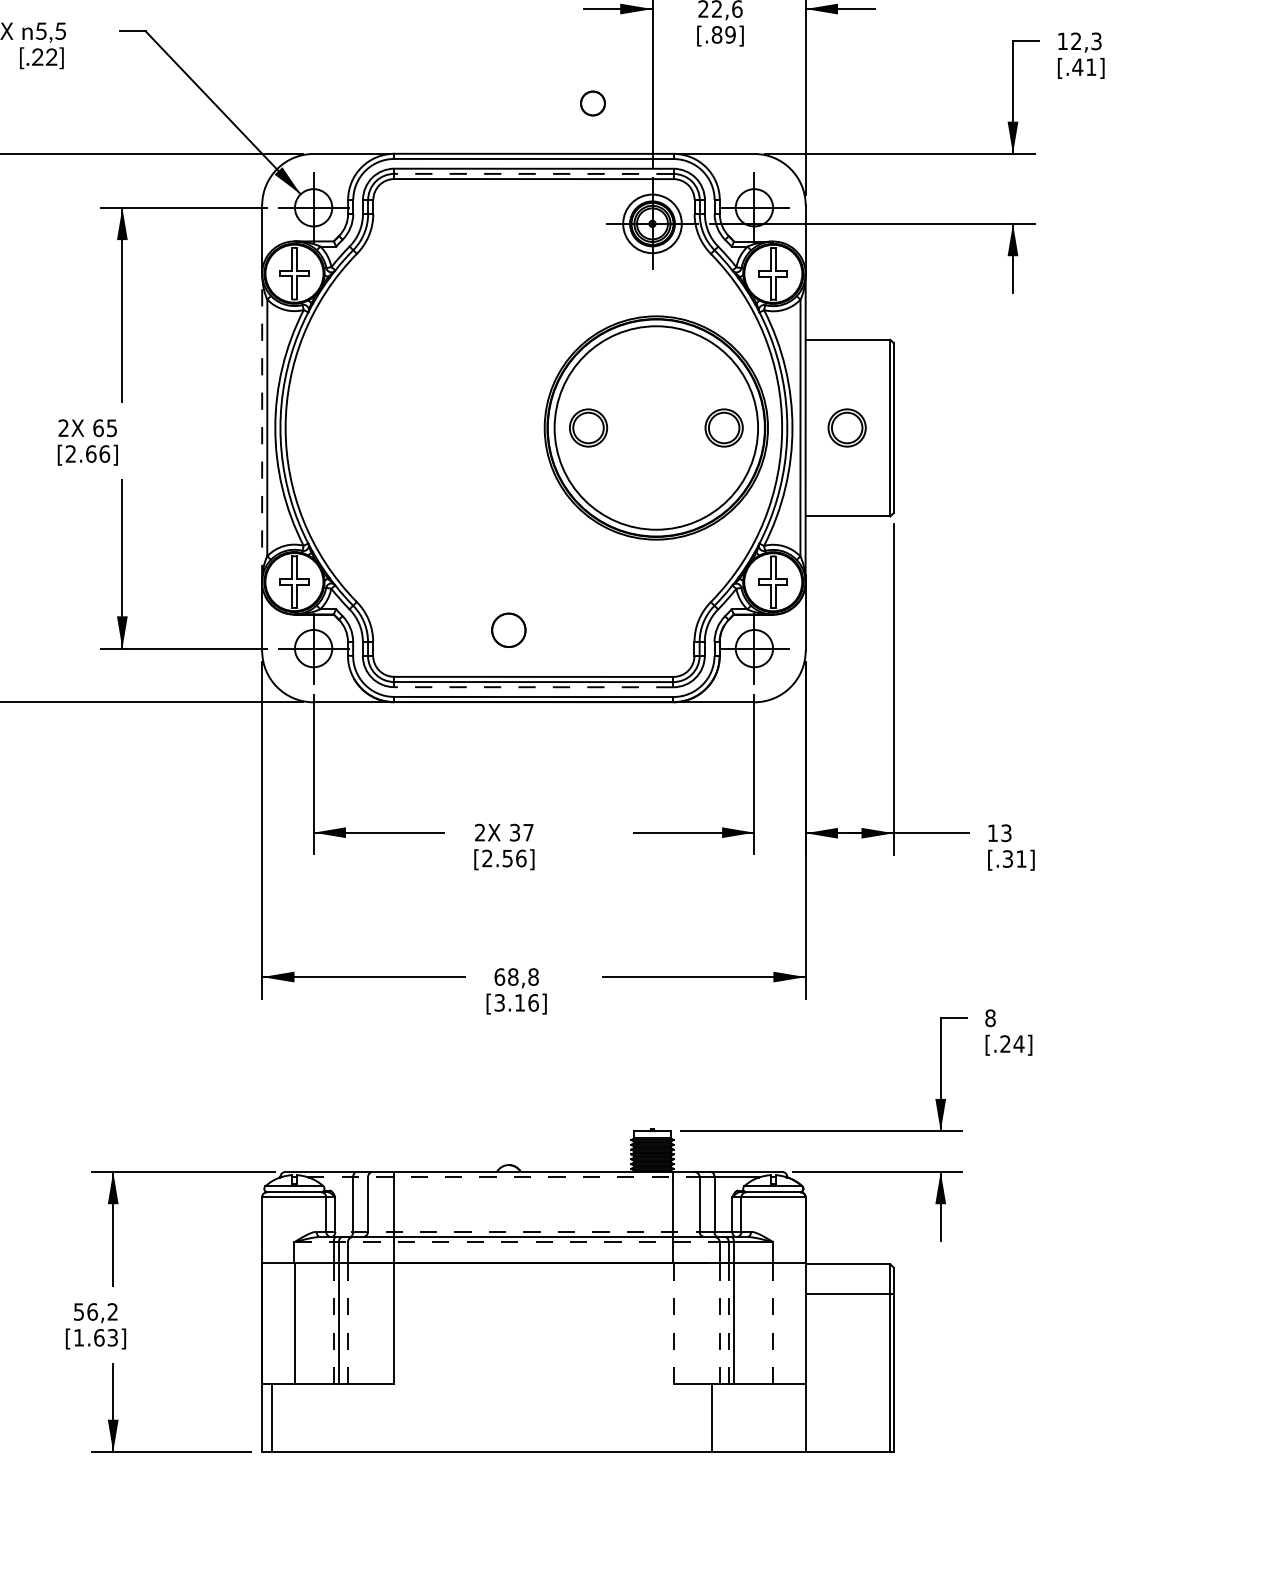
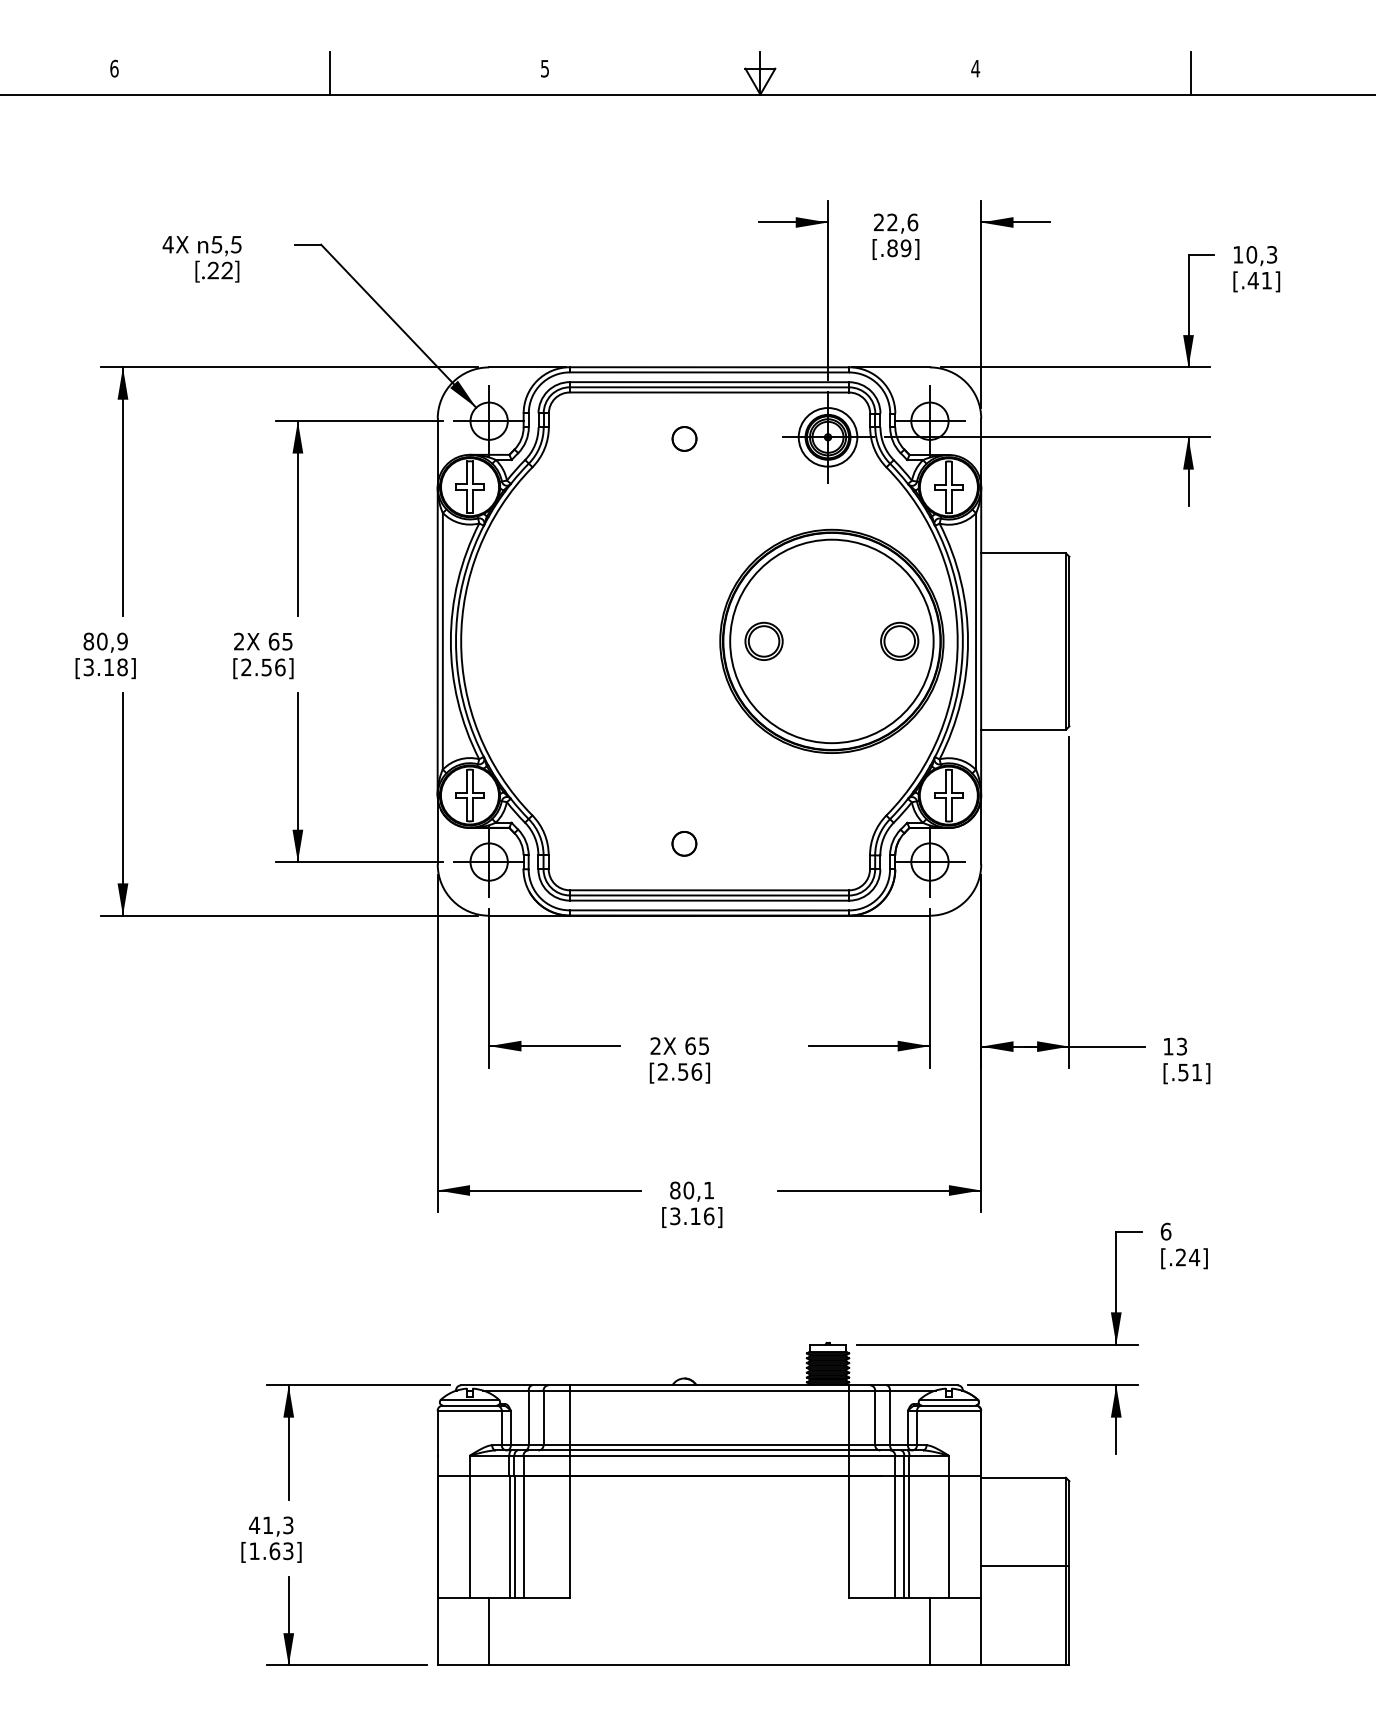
text: (1075, 41) -> (1251, 254), 12,3 -> 10,3
part: (592, 103) -> (684, 438), moved
line: (533, 174) -> (709, 387), dashed -> solid
line: (261, 427) -> (437, 640), dashed -> solid
part: (846, 427) -> (1022, 640), removed
text: (90, 454) -> (266, 667), [2.66] -> [2.56]
part: (508, 630) -> (684, 843), size x0.71
line: (533, 687) -> (709, 900), dashed -> solid
text: (520, 832) -> (696, 1045), 37 -> 65
text: (1007, 858) -> (1183, 1071), [.31] -> [.51]
text: (516, 977) -> (692, 1190), 68,8 -> 80,1
text: (989, 1018) -> (1165, 1231), 8 -> 6
line: (503, 1177) -> (679, 1390), dashed -> solid
line: (508, 1232) -> (684, 1445), dashed -> solid
line: (506, 1242) -> (682, 1455), dashed -> solid
line: (849, 1294) -> (1025, 1566), moved
text: (95, 1312) -> (271, 1525), 56,2 -> 41,3
line: (333, 1323) -> (509, 1536), dashed -> solid
line: (347, 1323) -> (523, 1536), dashed -> solid
line: (673, 1323) -> (849, 1536), dashed -> solid
line: (719, 1323) -> (895, 1536), dashed -> solid
line: (728, 1323) -> (904, 1536), dashed -> solid
line: (772, 1323) -> (948, 1536), dashed -> solid
line: (271, 1418) -> (489, 1631), moved
line: (711, 1418) -> (929, 1631), moved

